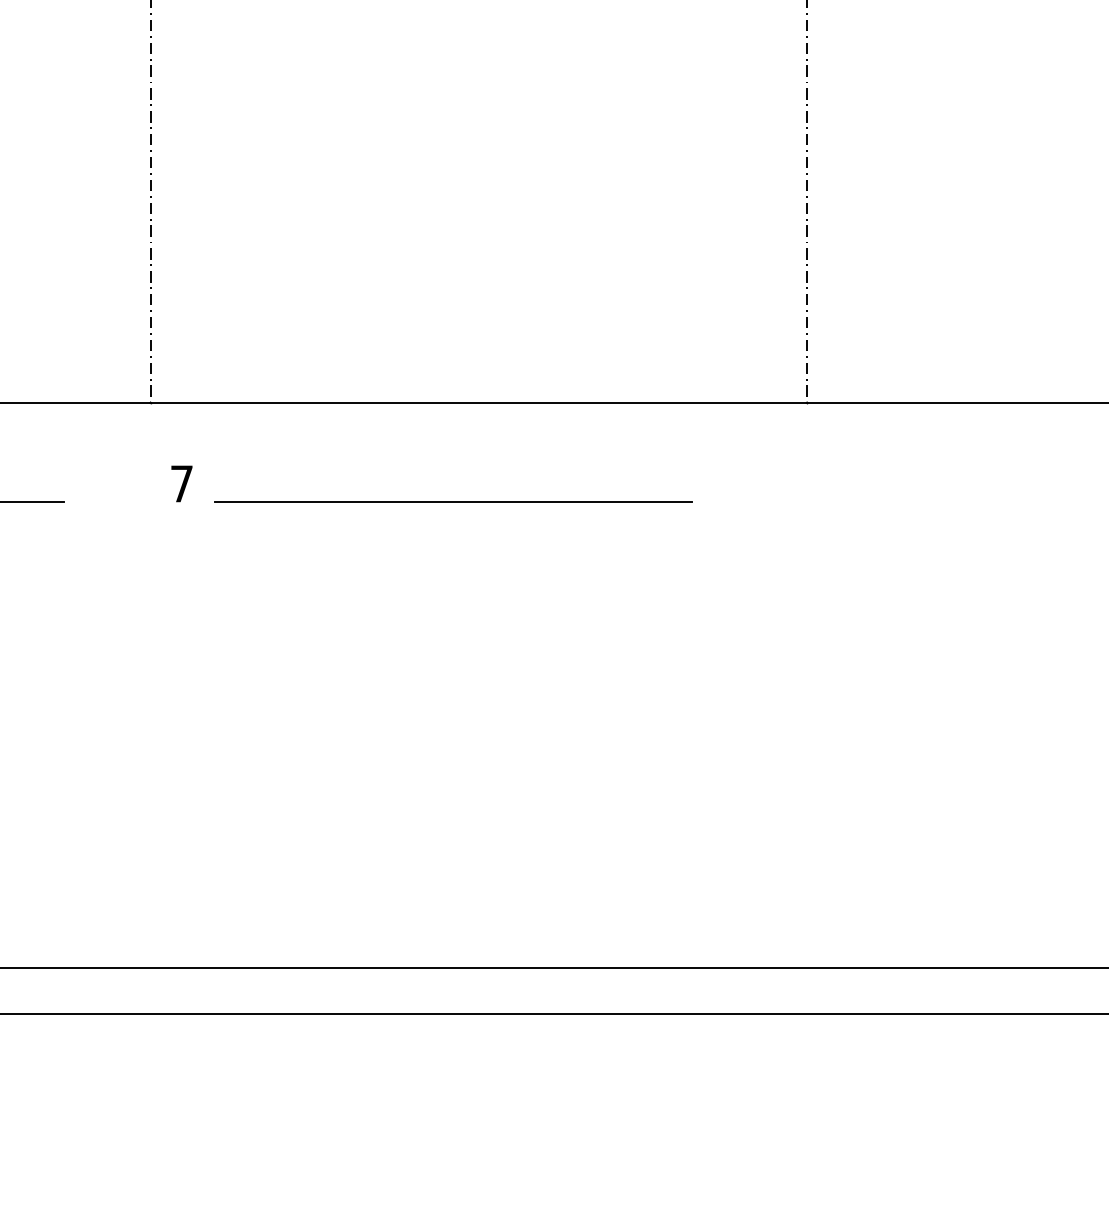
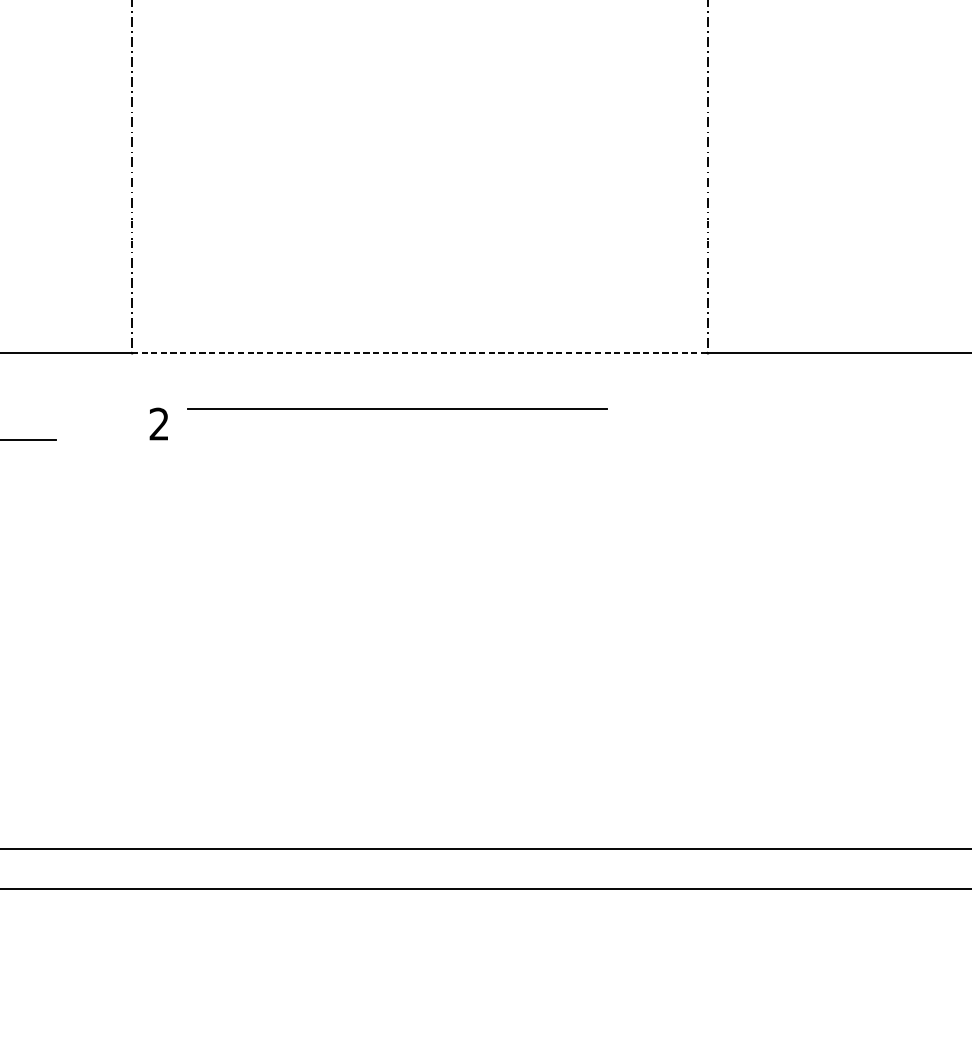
line: (479, 402) -> (420, 352), solid -> dashed
text: (181, 483) -> (158, 423), 7 -> 2
line: (453, 501) -> (397, 408), moved

